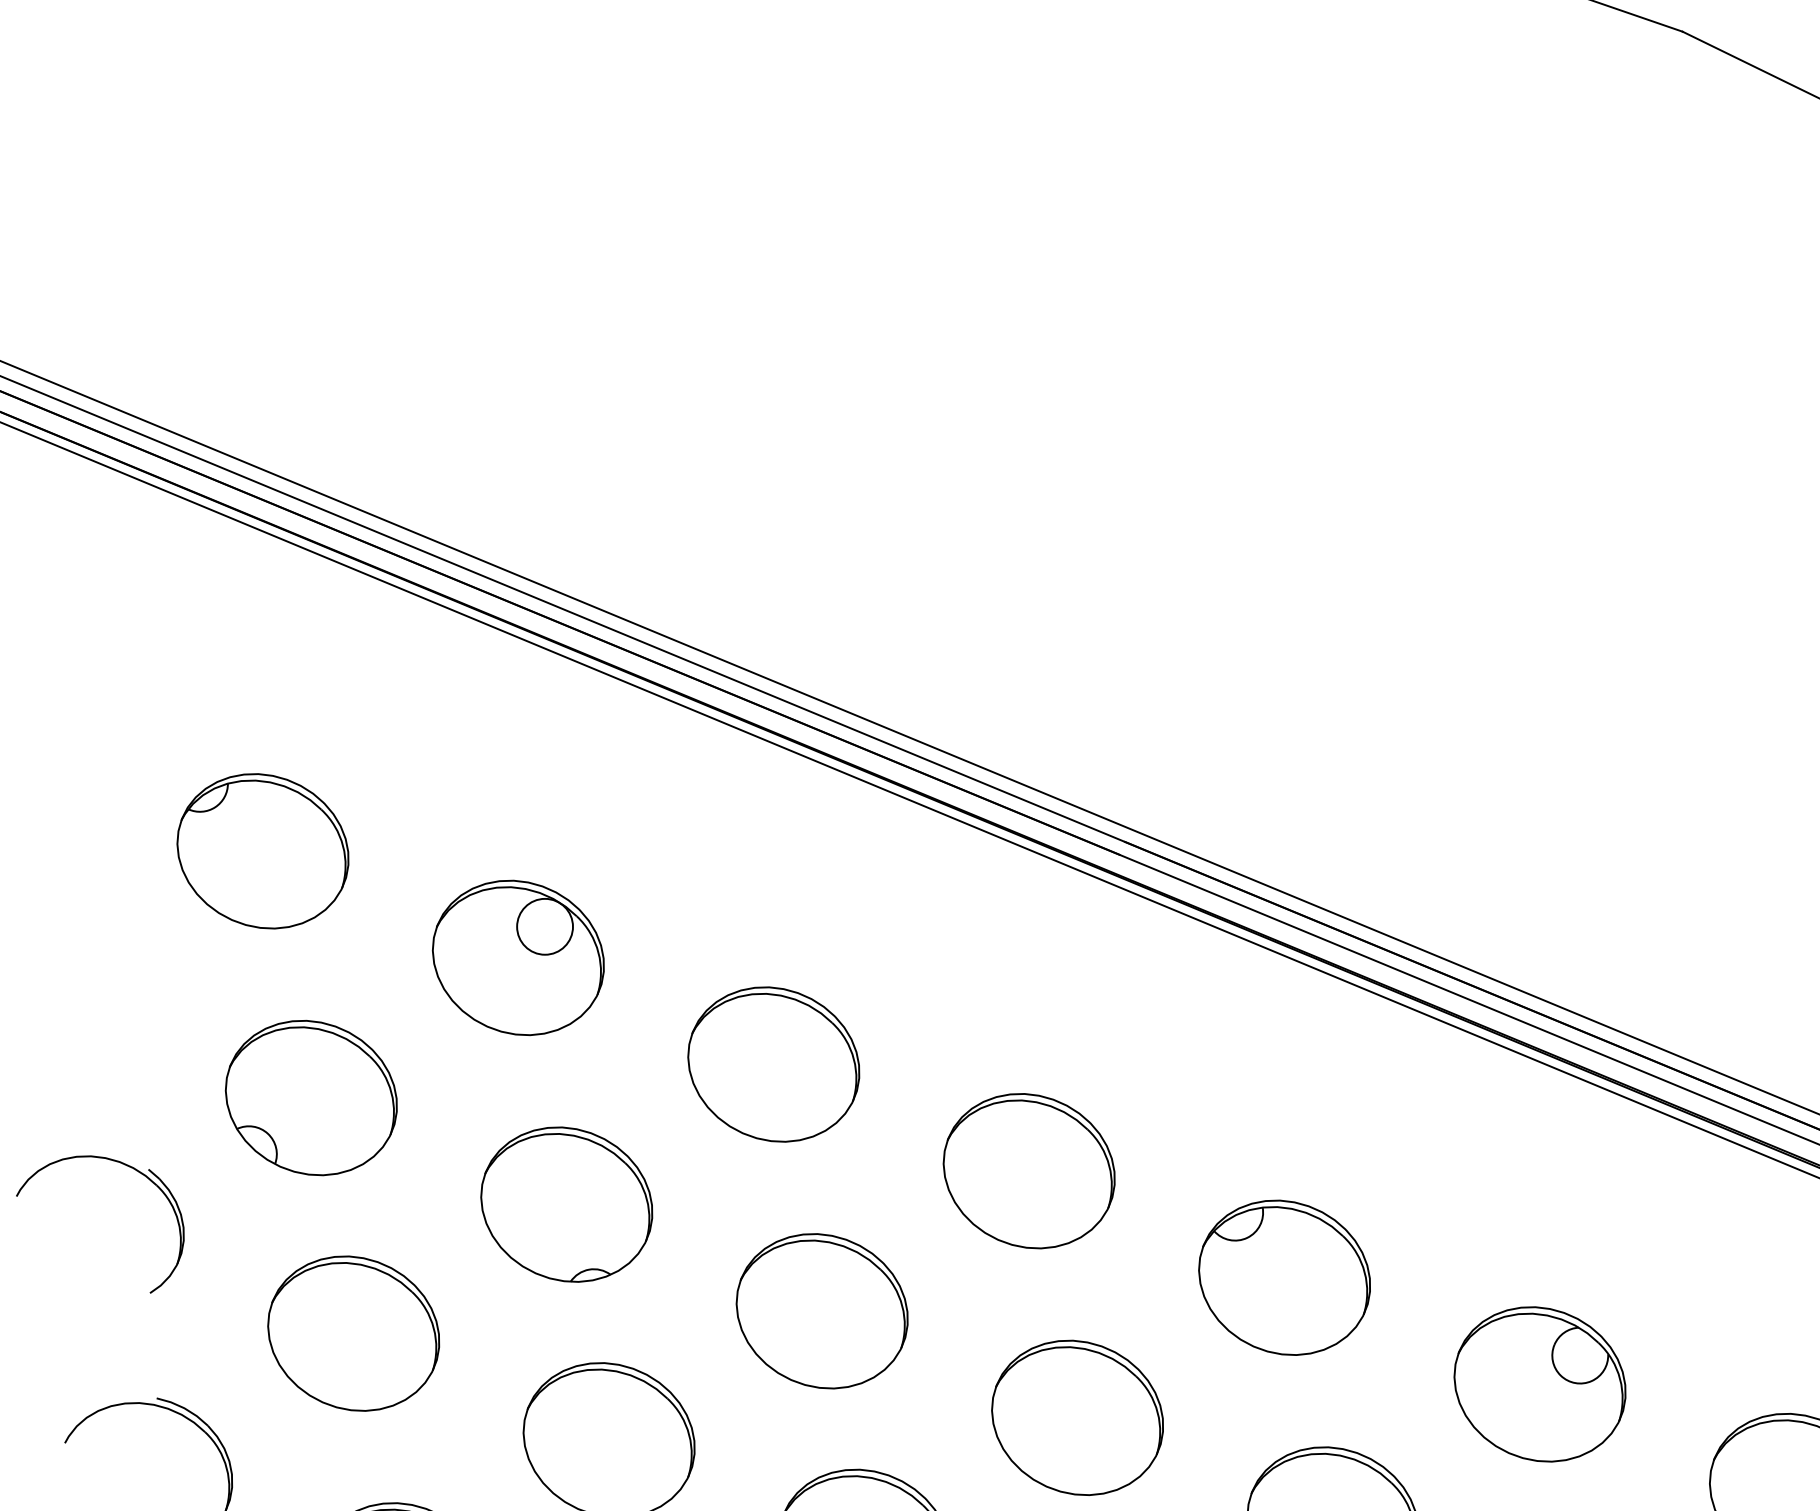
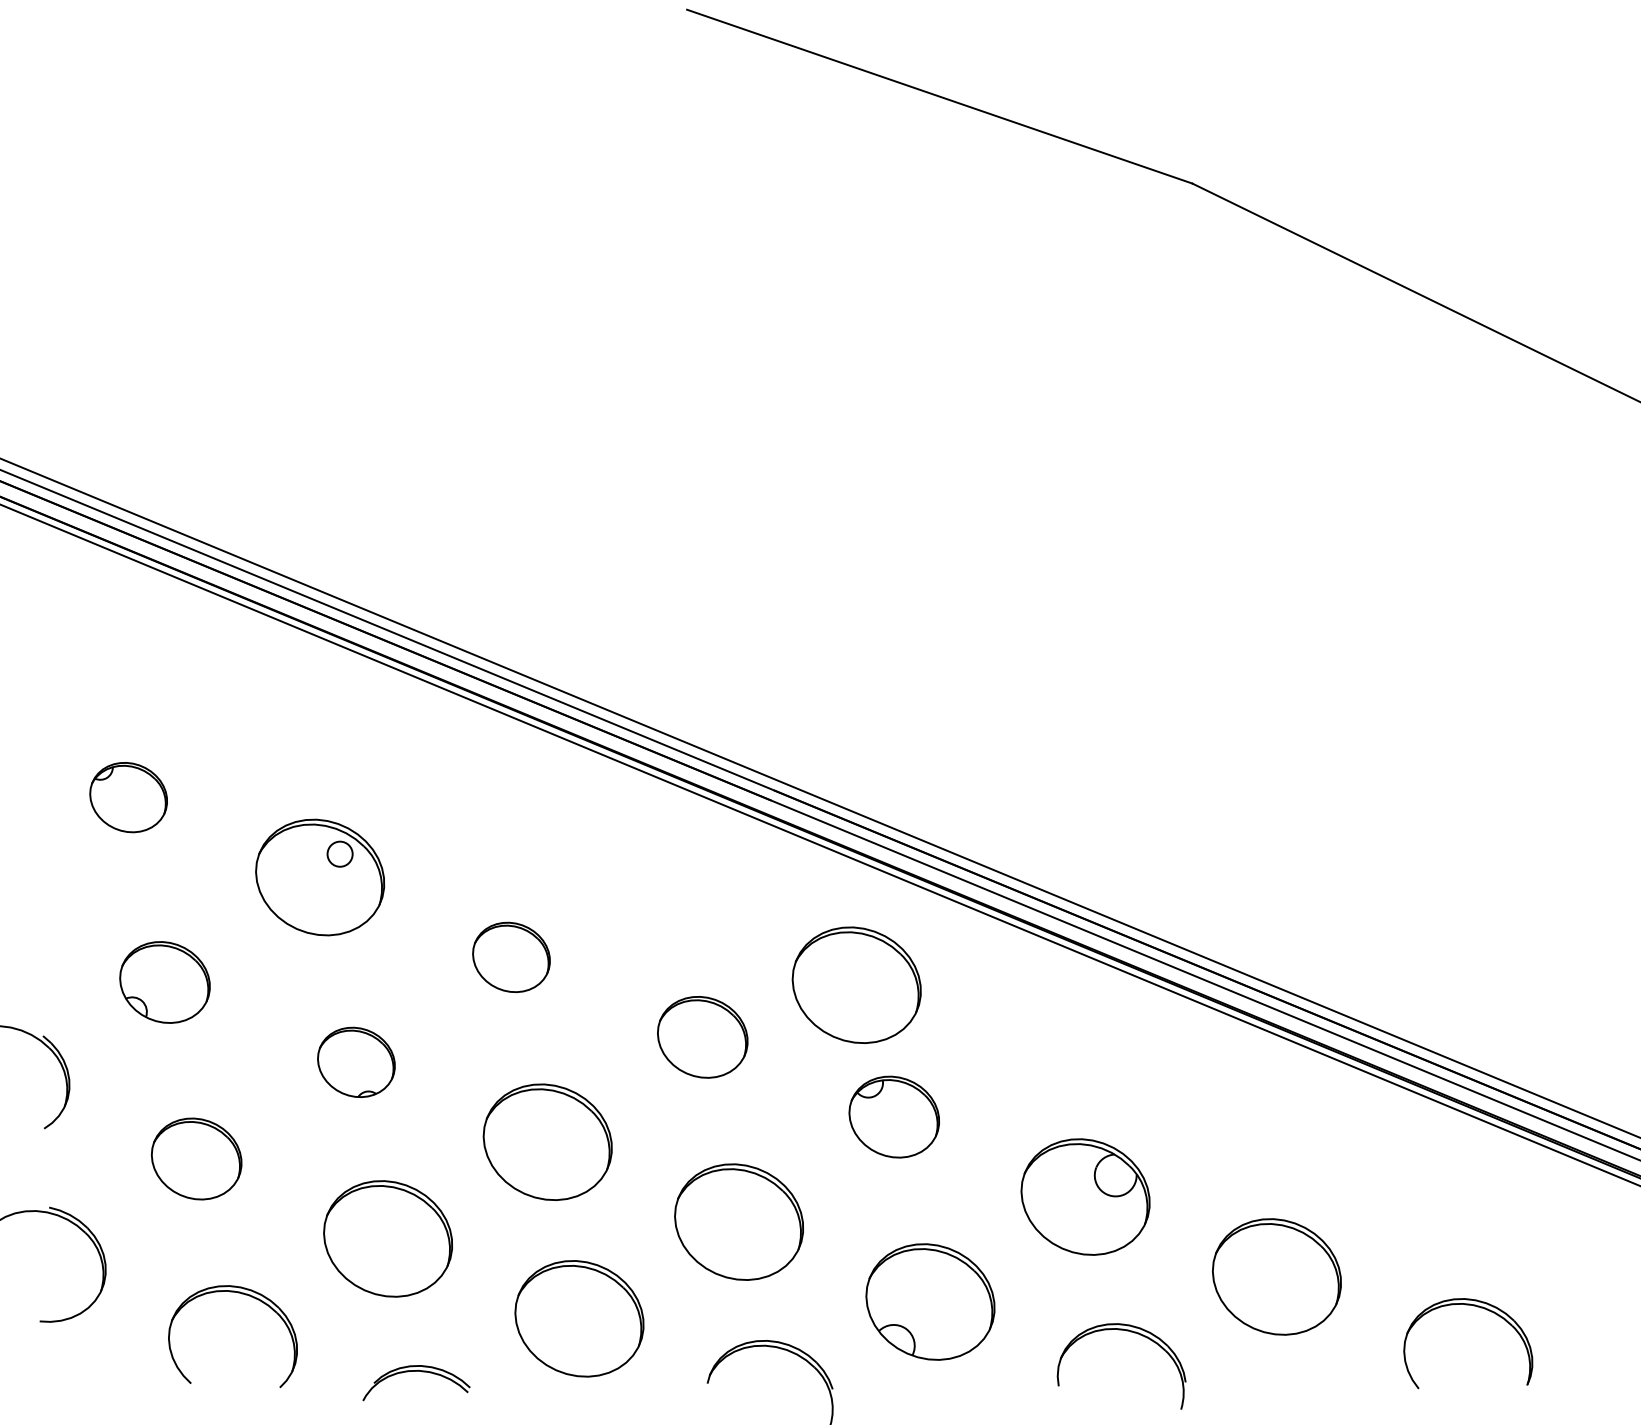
part: (262, 851) -> (128, 797), size x0.6
circle: (545, 927) -> (340, 854), size x0.6
part: (773, 1064) -> (511, 957), size x0.6
part: (310, 1098) -> (164, 982), size x0.7
part: (1234, 1100) -> (856, 984), added
part: (1028, 1171) -> (702, 1037), size x0.7
part: (566, 1204) -> (356, 1062), size x0.6
part: (1284, 1276) -> (894, 1116), size x0.7
part: (353, 1332) -> (196, 1158), size x0.7

